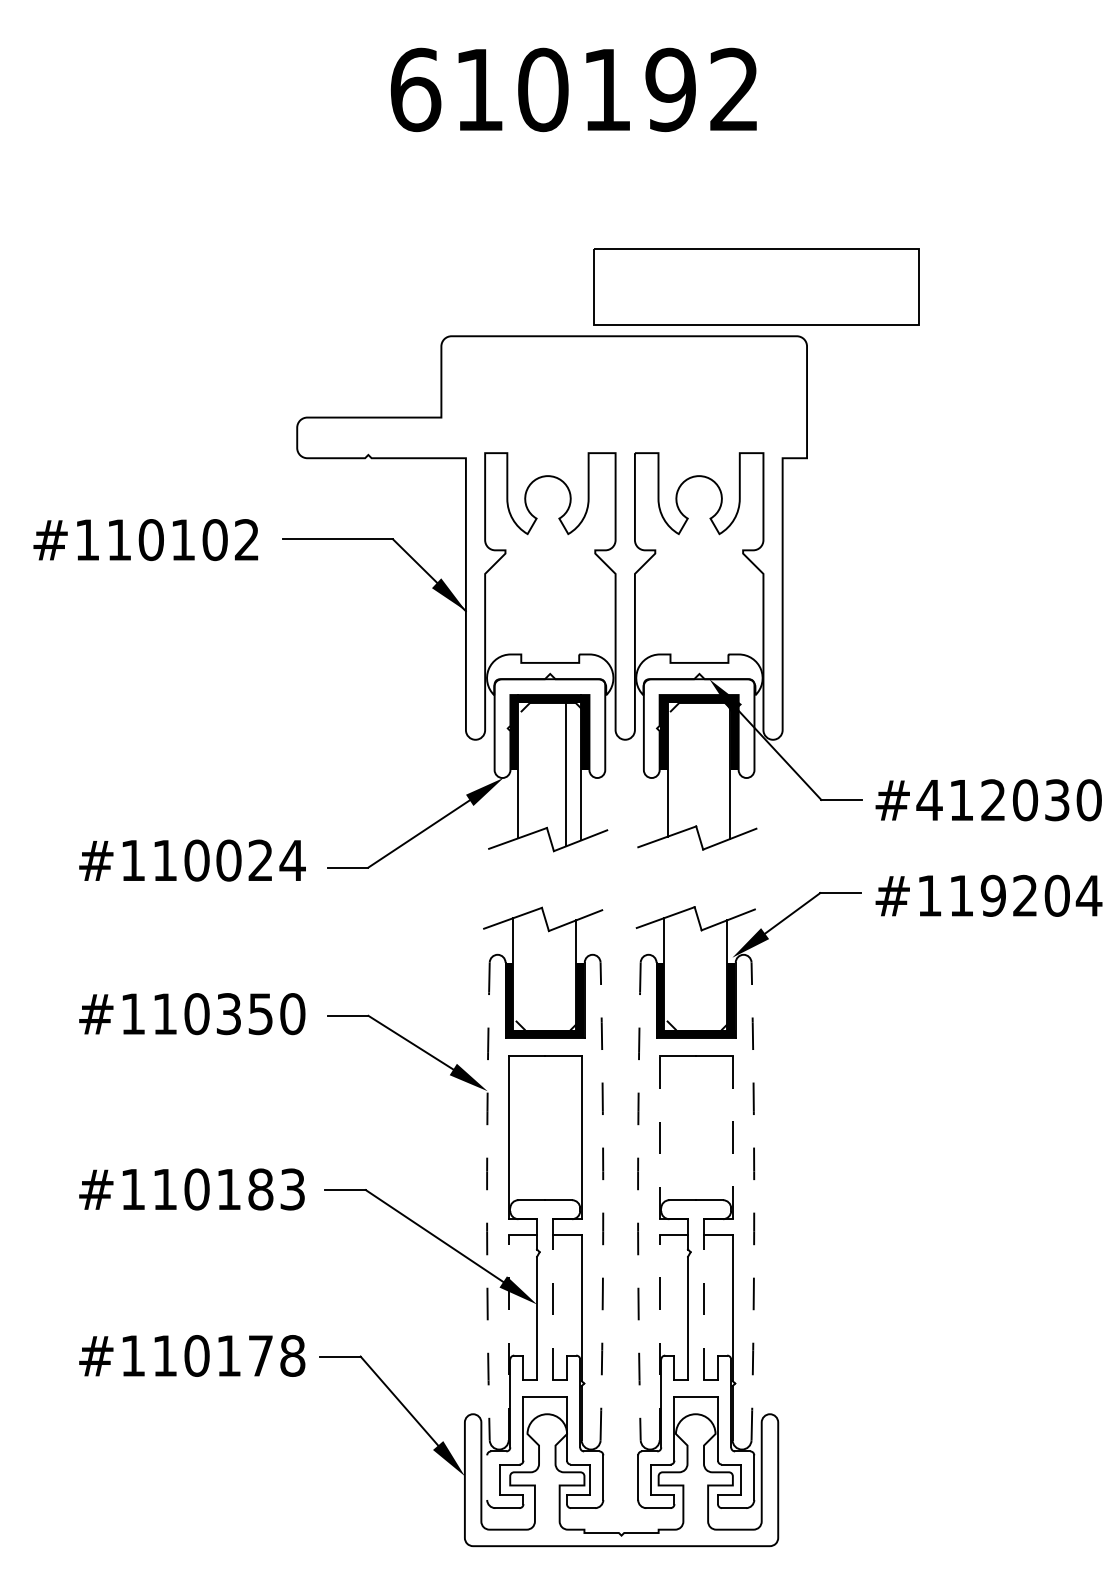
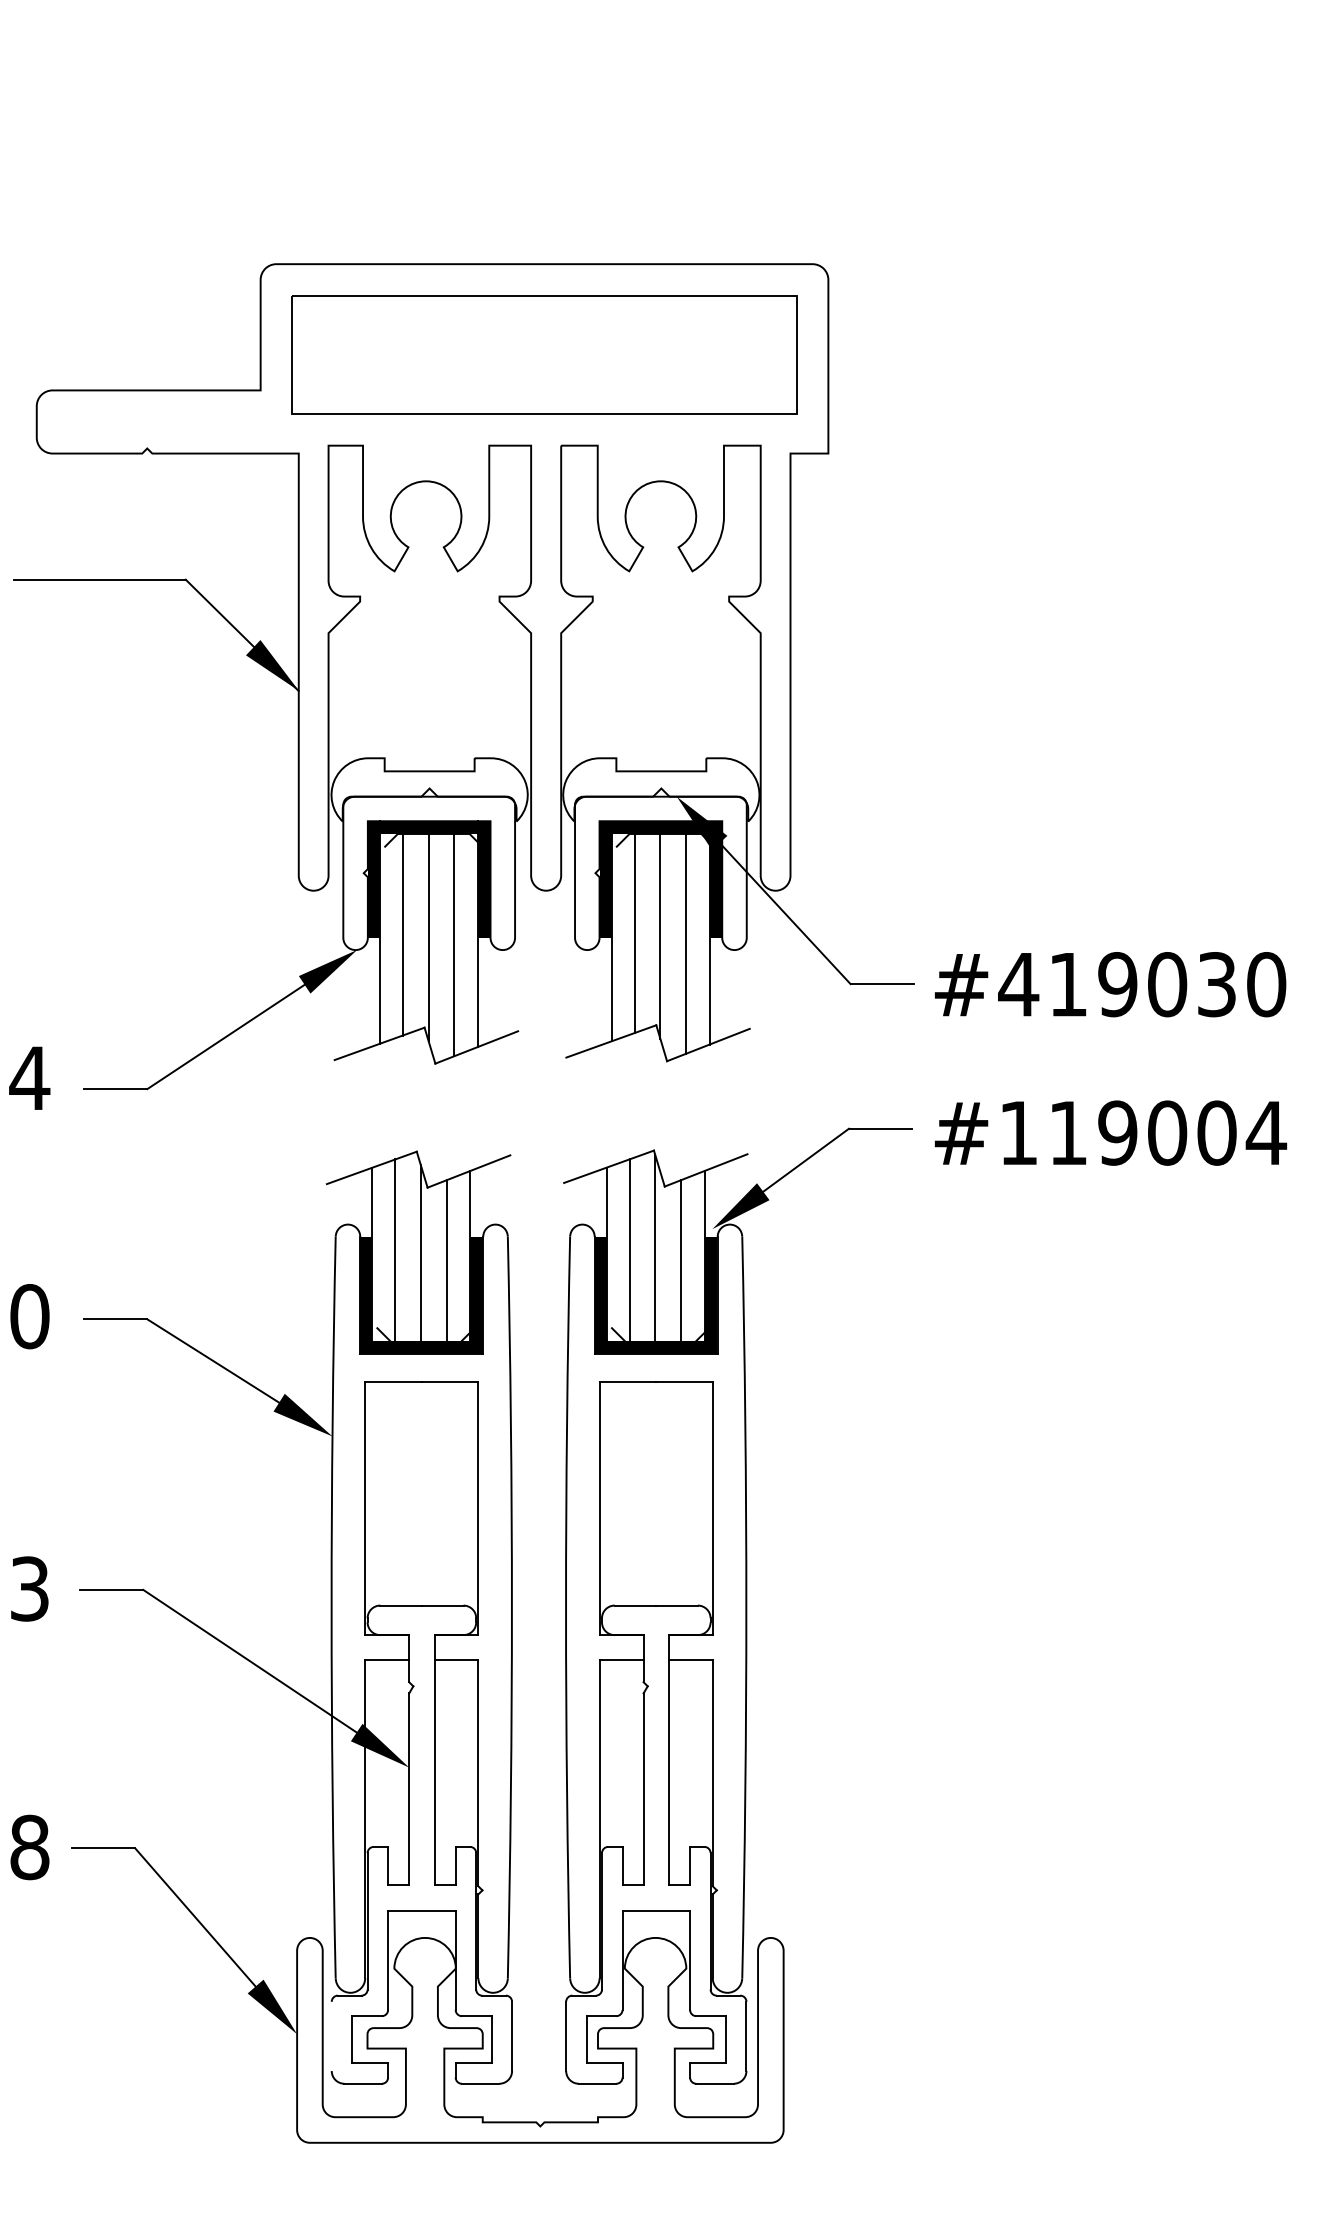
part: (756, 286) -> (544, 354), moved
line: (682, 767) -> (635, 933), added
line: (532, 768) -> (402, 935), added
line: (549, 769) -> (428, 936), added
line: (698, 769) -> (659, 936), added
line: (715, 773) -> (686, 943), added
text: (992, 800) -> (1116, 984), #412030 -> #419030
text: (1025, 895) -> (1167, 1132), #119204 -> #119004
line: (695, 969) -> (655, 1247), added
line: (527, 970) -> (394, 1248), added
line: (679, 970) -> (630, 1248), added
line: (544, 972) -> (420, 1252), added
line: (561, 977) -> (447, 1259), added
line: (712, 977) -> (681, 1259), added
line: (659, 1137) -> (599, 1508), dashed -> solid
line: (732, 1138) -> (712, 1509), dashed -> solid
arc: (487, 1201) -> (332, 1607), dashed -> solid
arc: (603, 1201) -> (512, 1607), dashed -> solid
arc: (638, 1201) -> (566, 1607), dashed -> solid
arc: (754, 1201) -> (746, 1607), dashed -> solid
line: (553, 1299) -> (434, 1759), dashed -> solid
line: (704, 1299) -> (669, 1759), dashed -> solid
line: (508, 1337) -> (364, 1818), dashed -> solid
line: (659, 1337) -> (599, 1818), dashed -> solid

